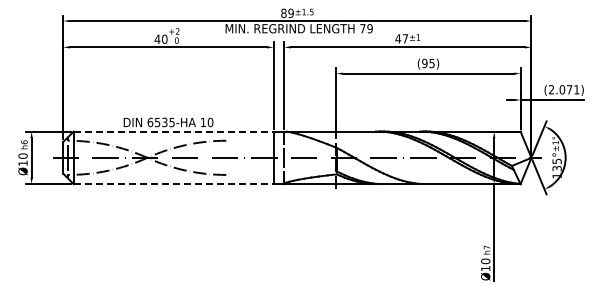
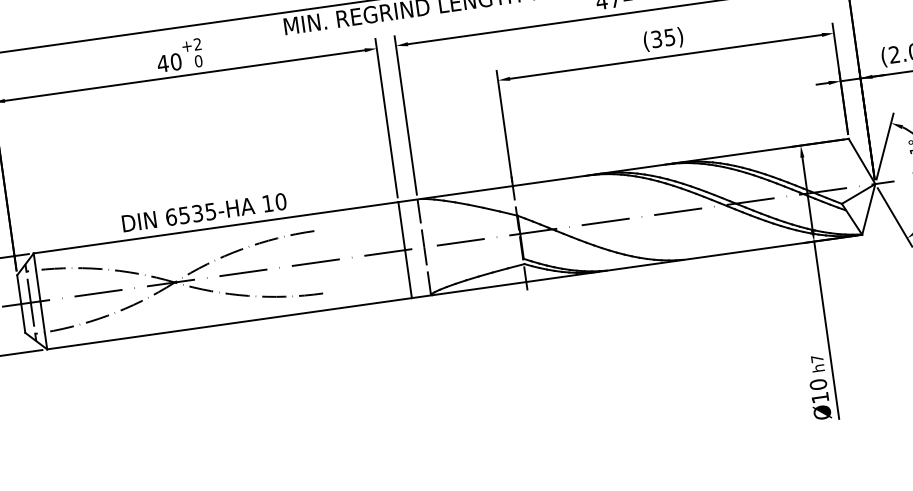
text: (424, 62) -> (655, 37), (95) -> (35)
line: (173, 131) -> (215, 227), dashed -> solid
line: (173, 184) -> (229, 324), dashed -> solid

